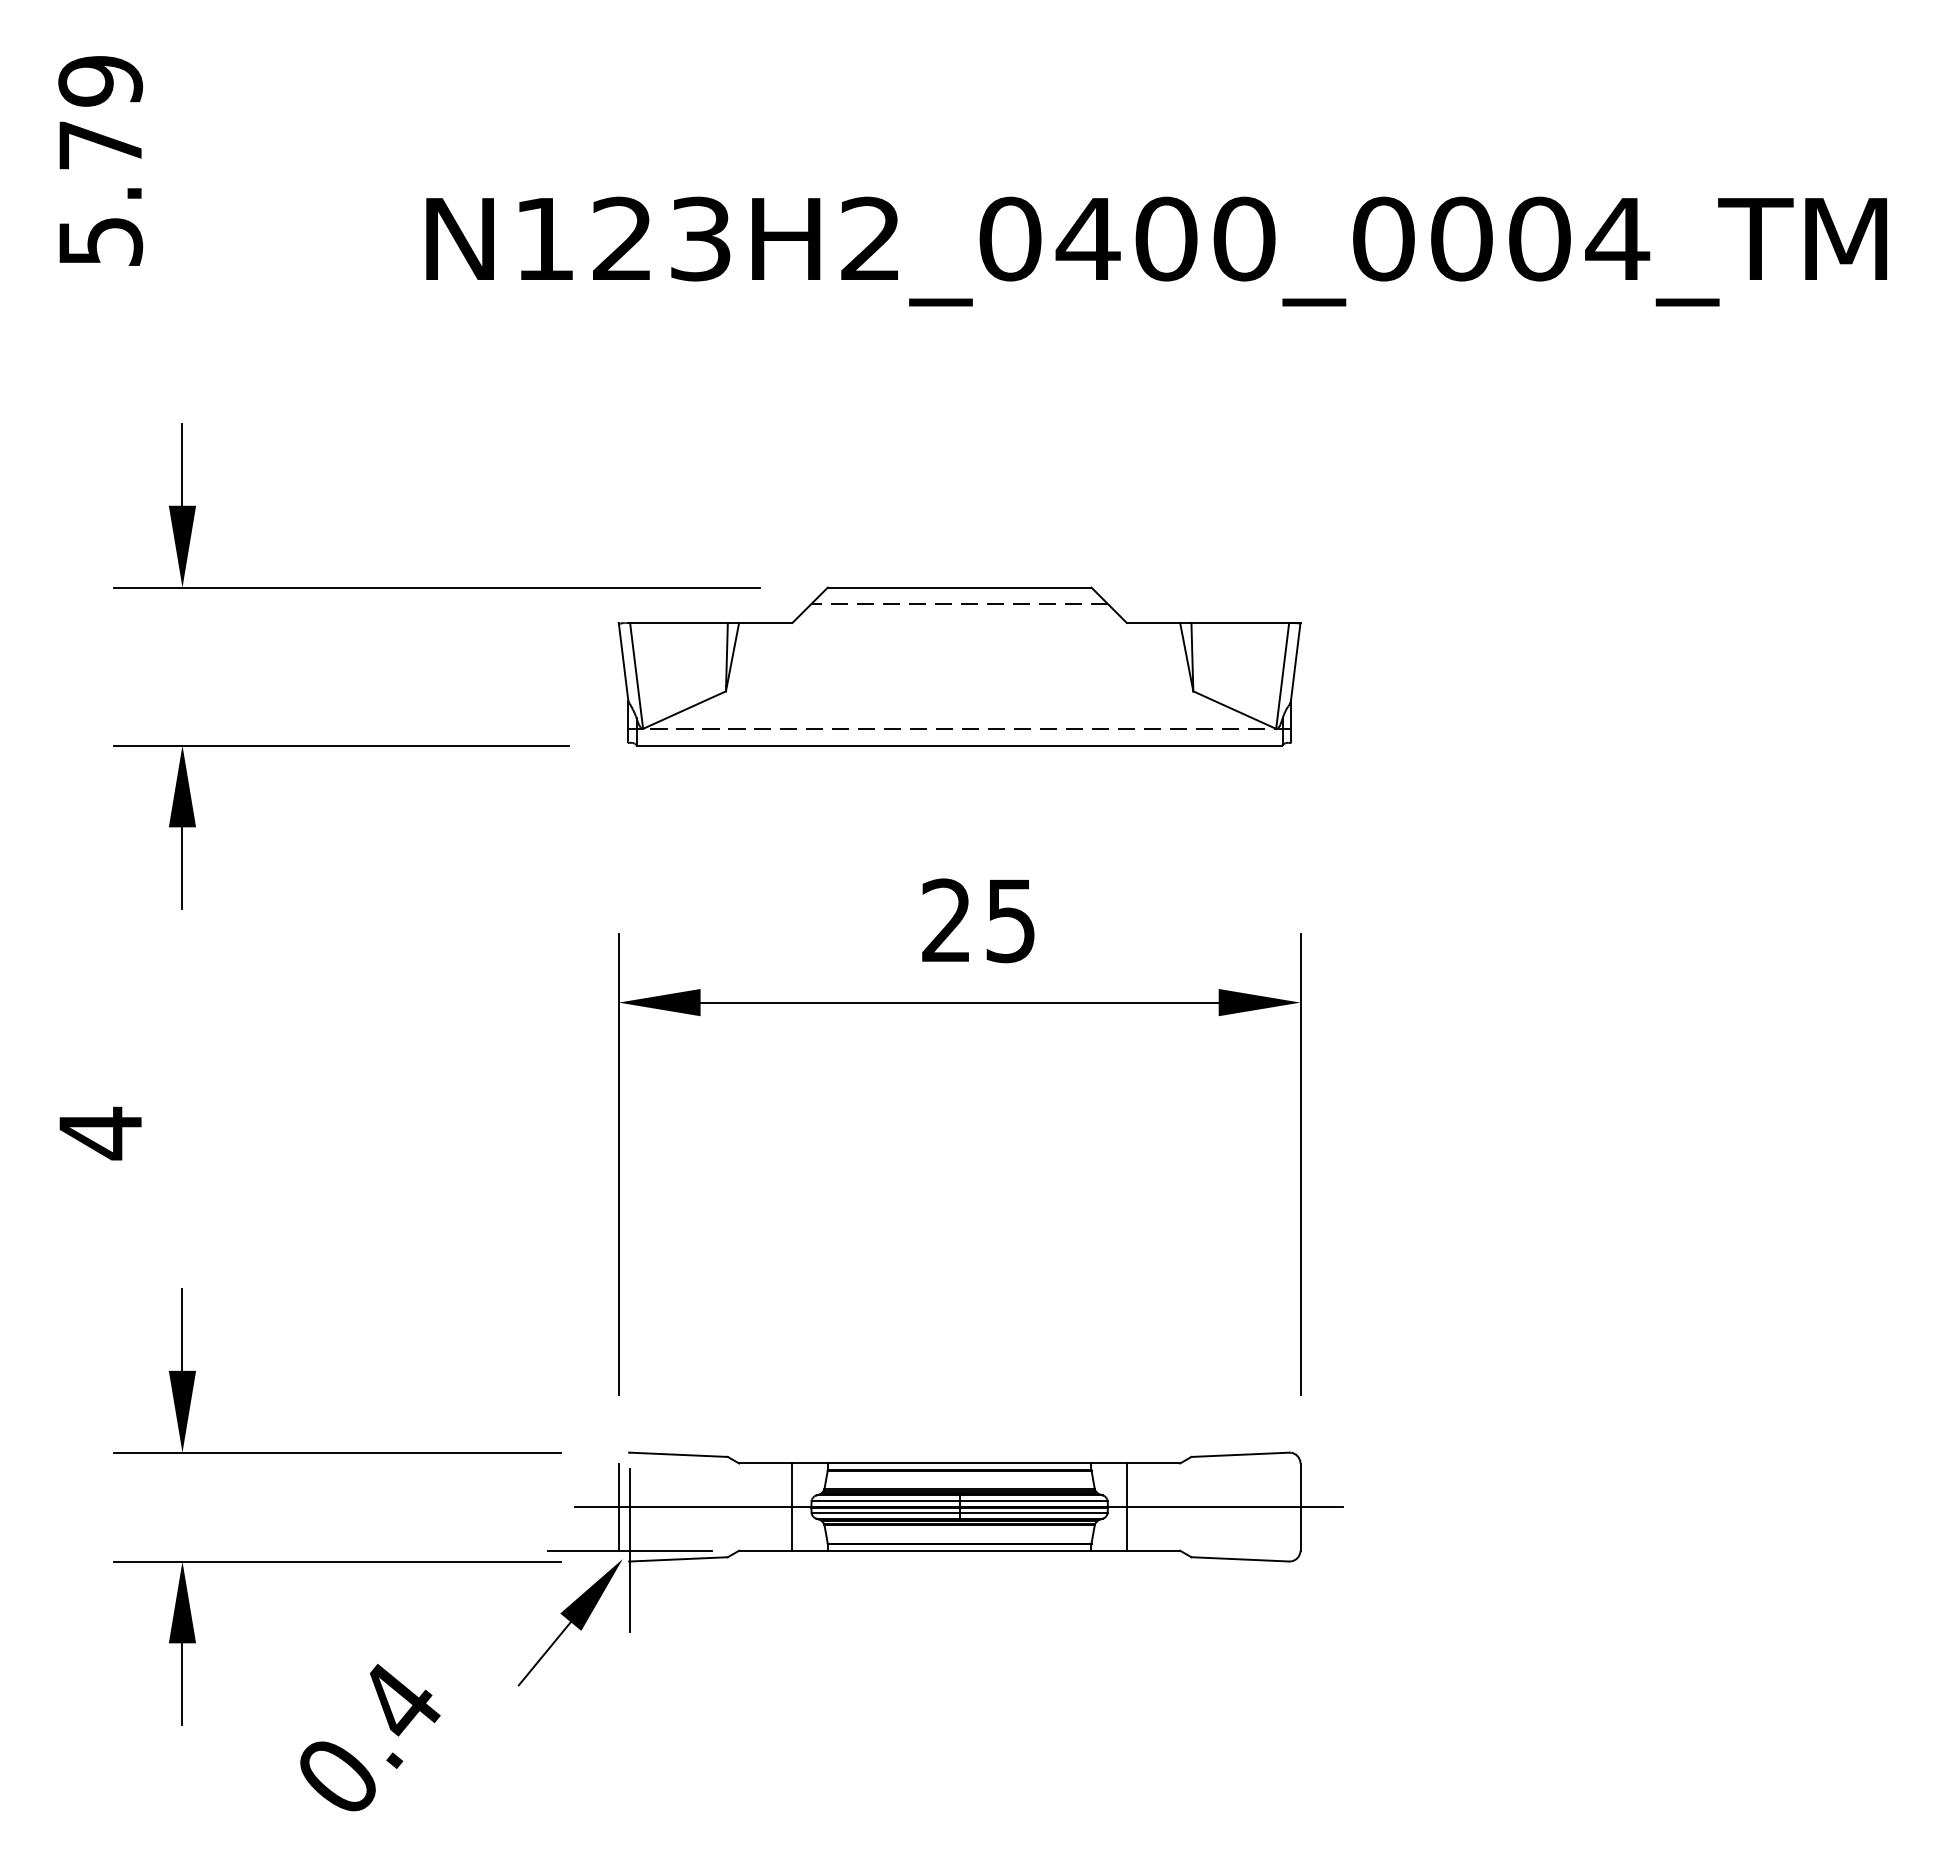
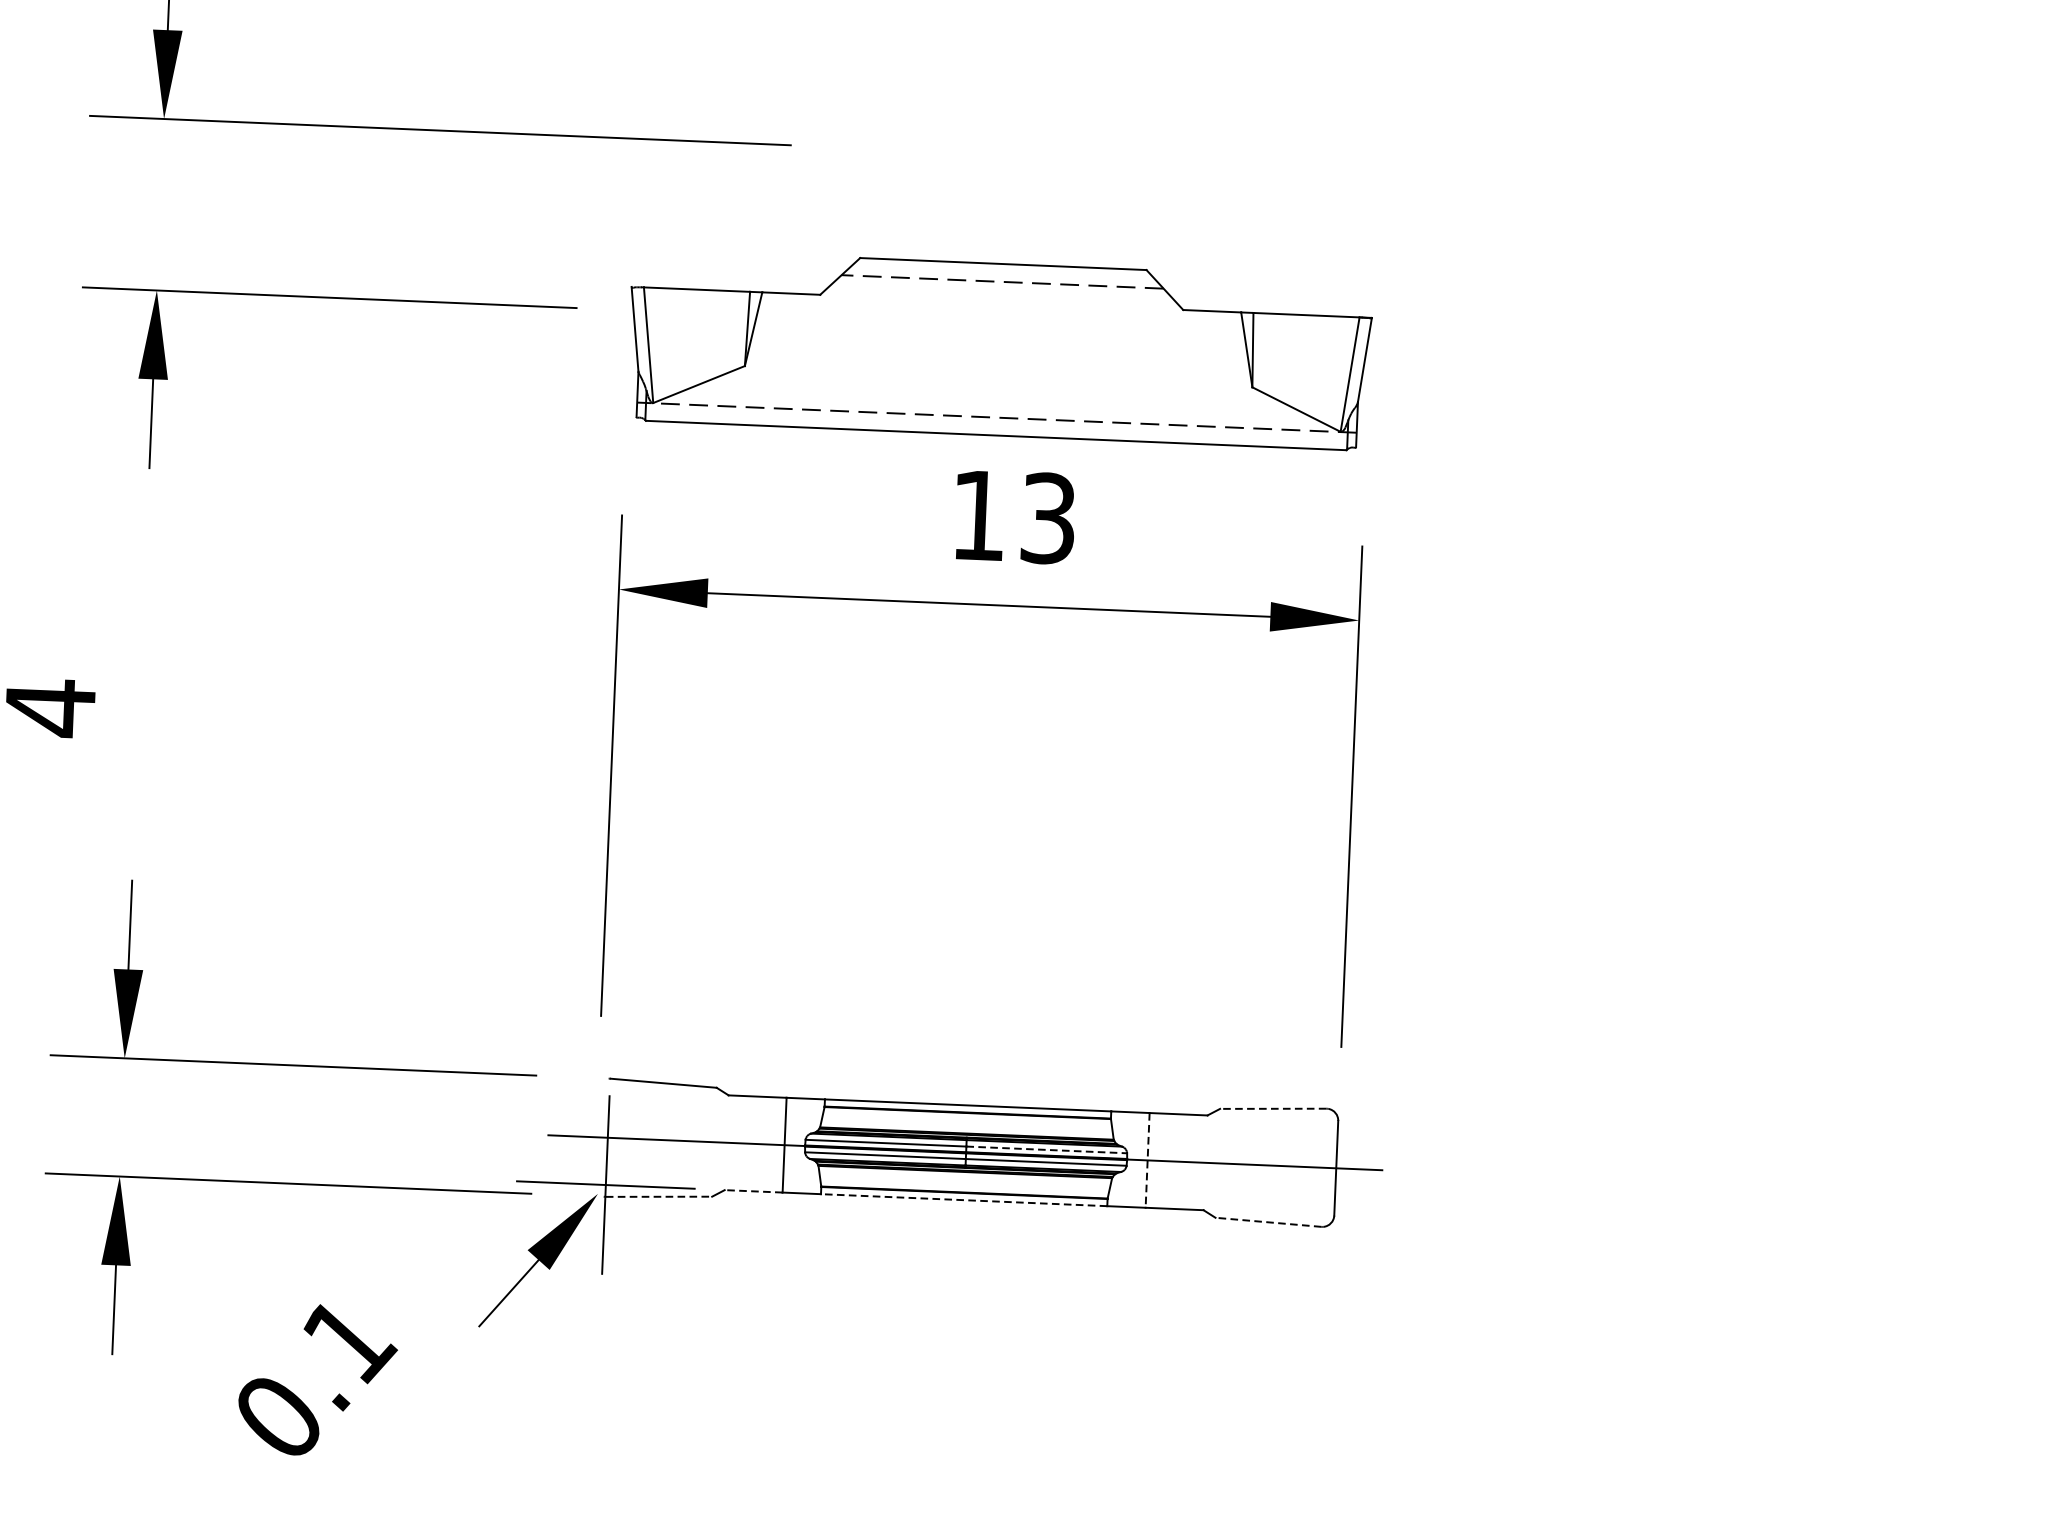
part: (959, 666) -> (999, 349), moved
text: (978, 920) -> (1013, 516), 25 -> 13
line: (1240, 1454) -> (1273, 1108), solid -> dashed
line: (1034, 1501) -> (1047, 1150), solid -> dashed
line: (618, 1506) -> (595, 1136), removed
line: (1126, 1507) -> (1147, 1160), solid -> dashed
line: (765, 1550) -> (753, 1191), solid -> dashed
line: (959, 1550) -> (963, 1199), solid -> dashed
line: (678, 1559) -> (658, 1196), solid -> dashed
line: (1240, 1559) -> (1268, 1222), solid -> dashed
text: (400, 1702) -> (350, 1339), 0.4 -> 0.1

